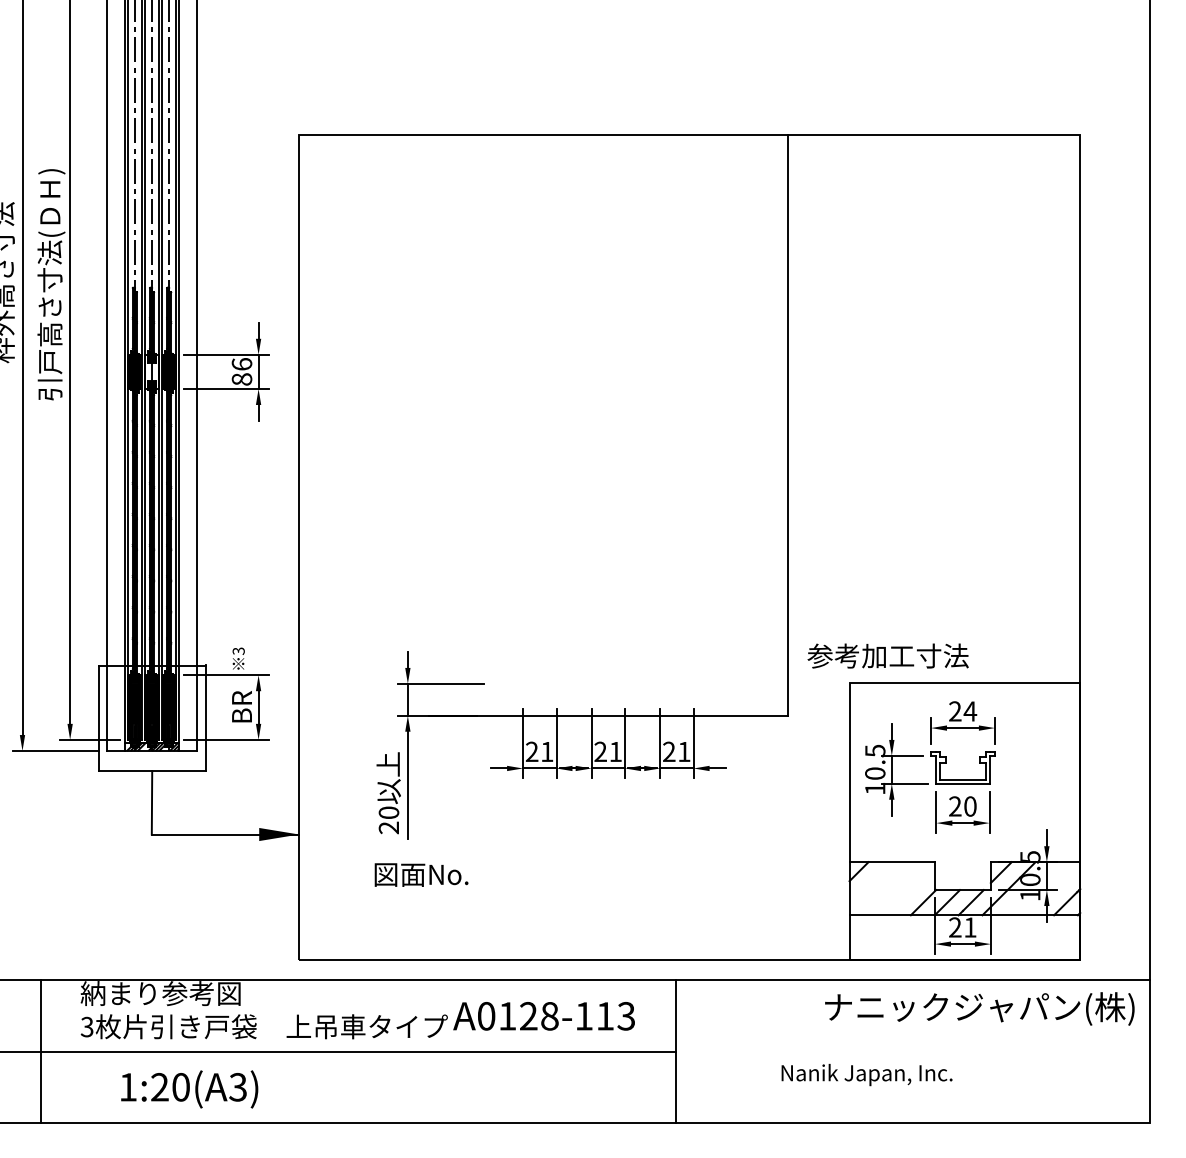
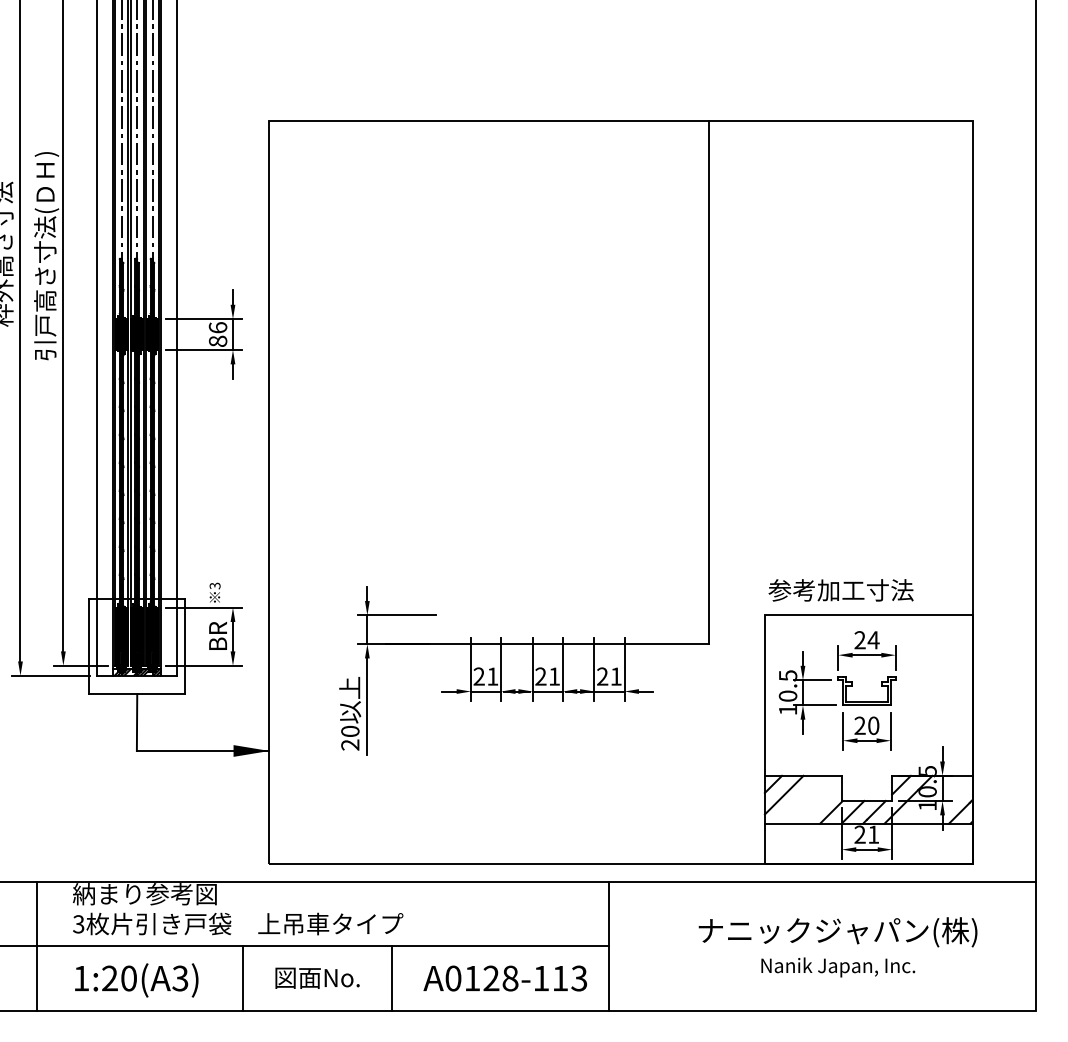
fill: (151, 371) -> (136, 334), added
text: (887, 655) -> (840, 589), moved
text: (421, 874) -> (317, 977), moved
line: (870, 883) -> (783, 795), added
text: (979, 1008) -> (837, 931), moved
text: (543, 1016) -> (504, 978), moved
text: (866, 1075) -> (837, 967), moved
line: (269, 1087) -> (242, 978), added
line: (435, 1087) -> (392, 978), added
text: (189, 1089) -> (136, 980), moved

